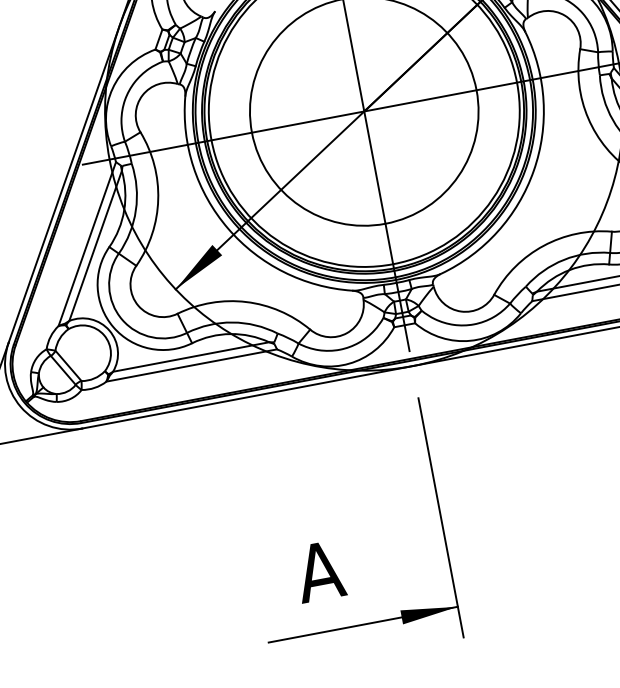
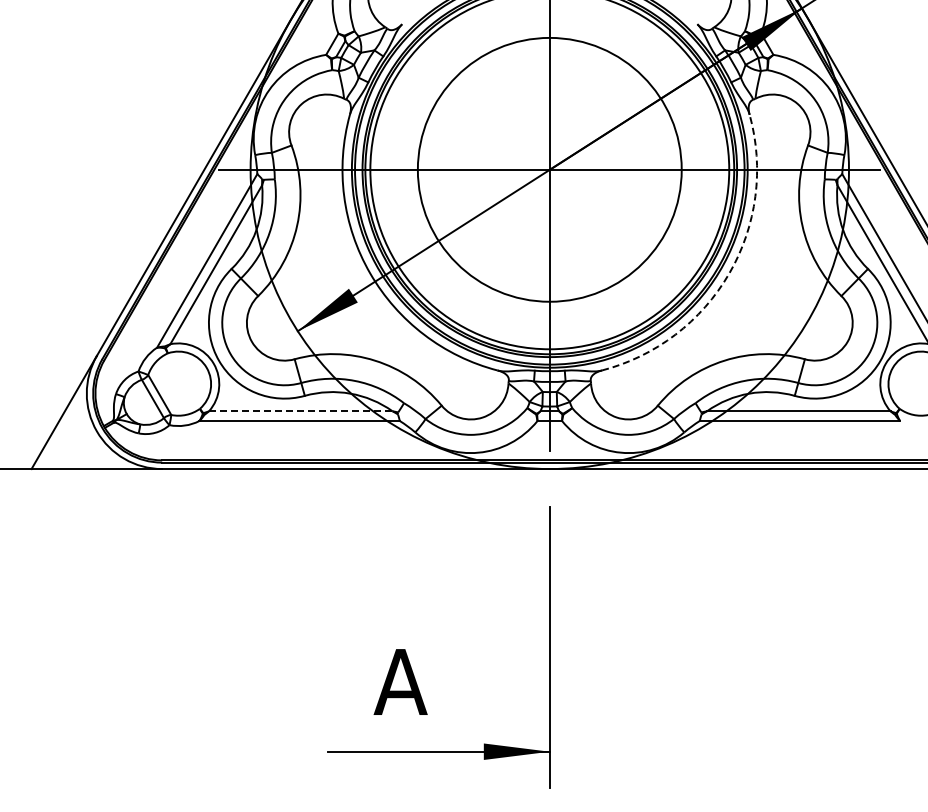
arc: (533, 170) -> (729, 273), solid -> dashed
line: (190, 357) -> (300, 411), solid -> dashed

